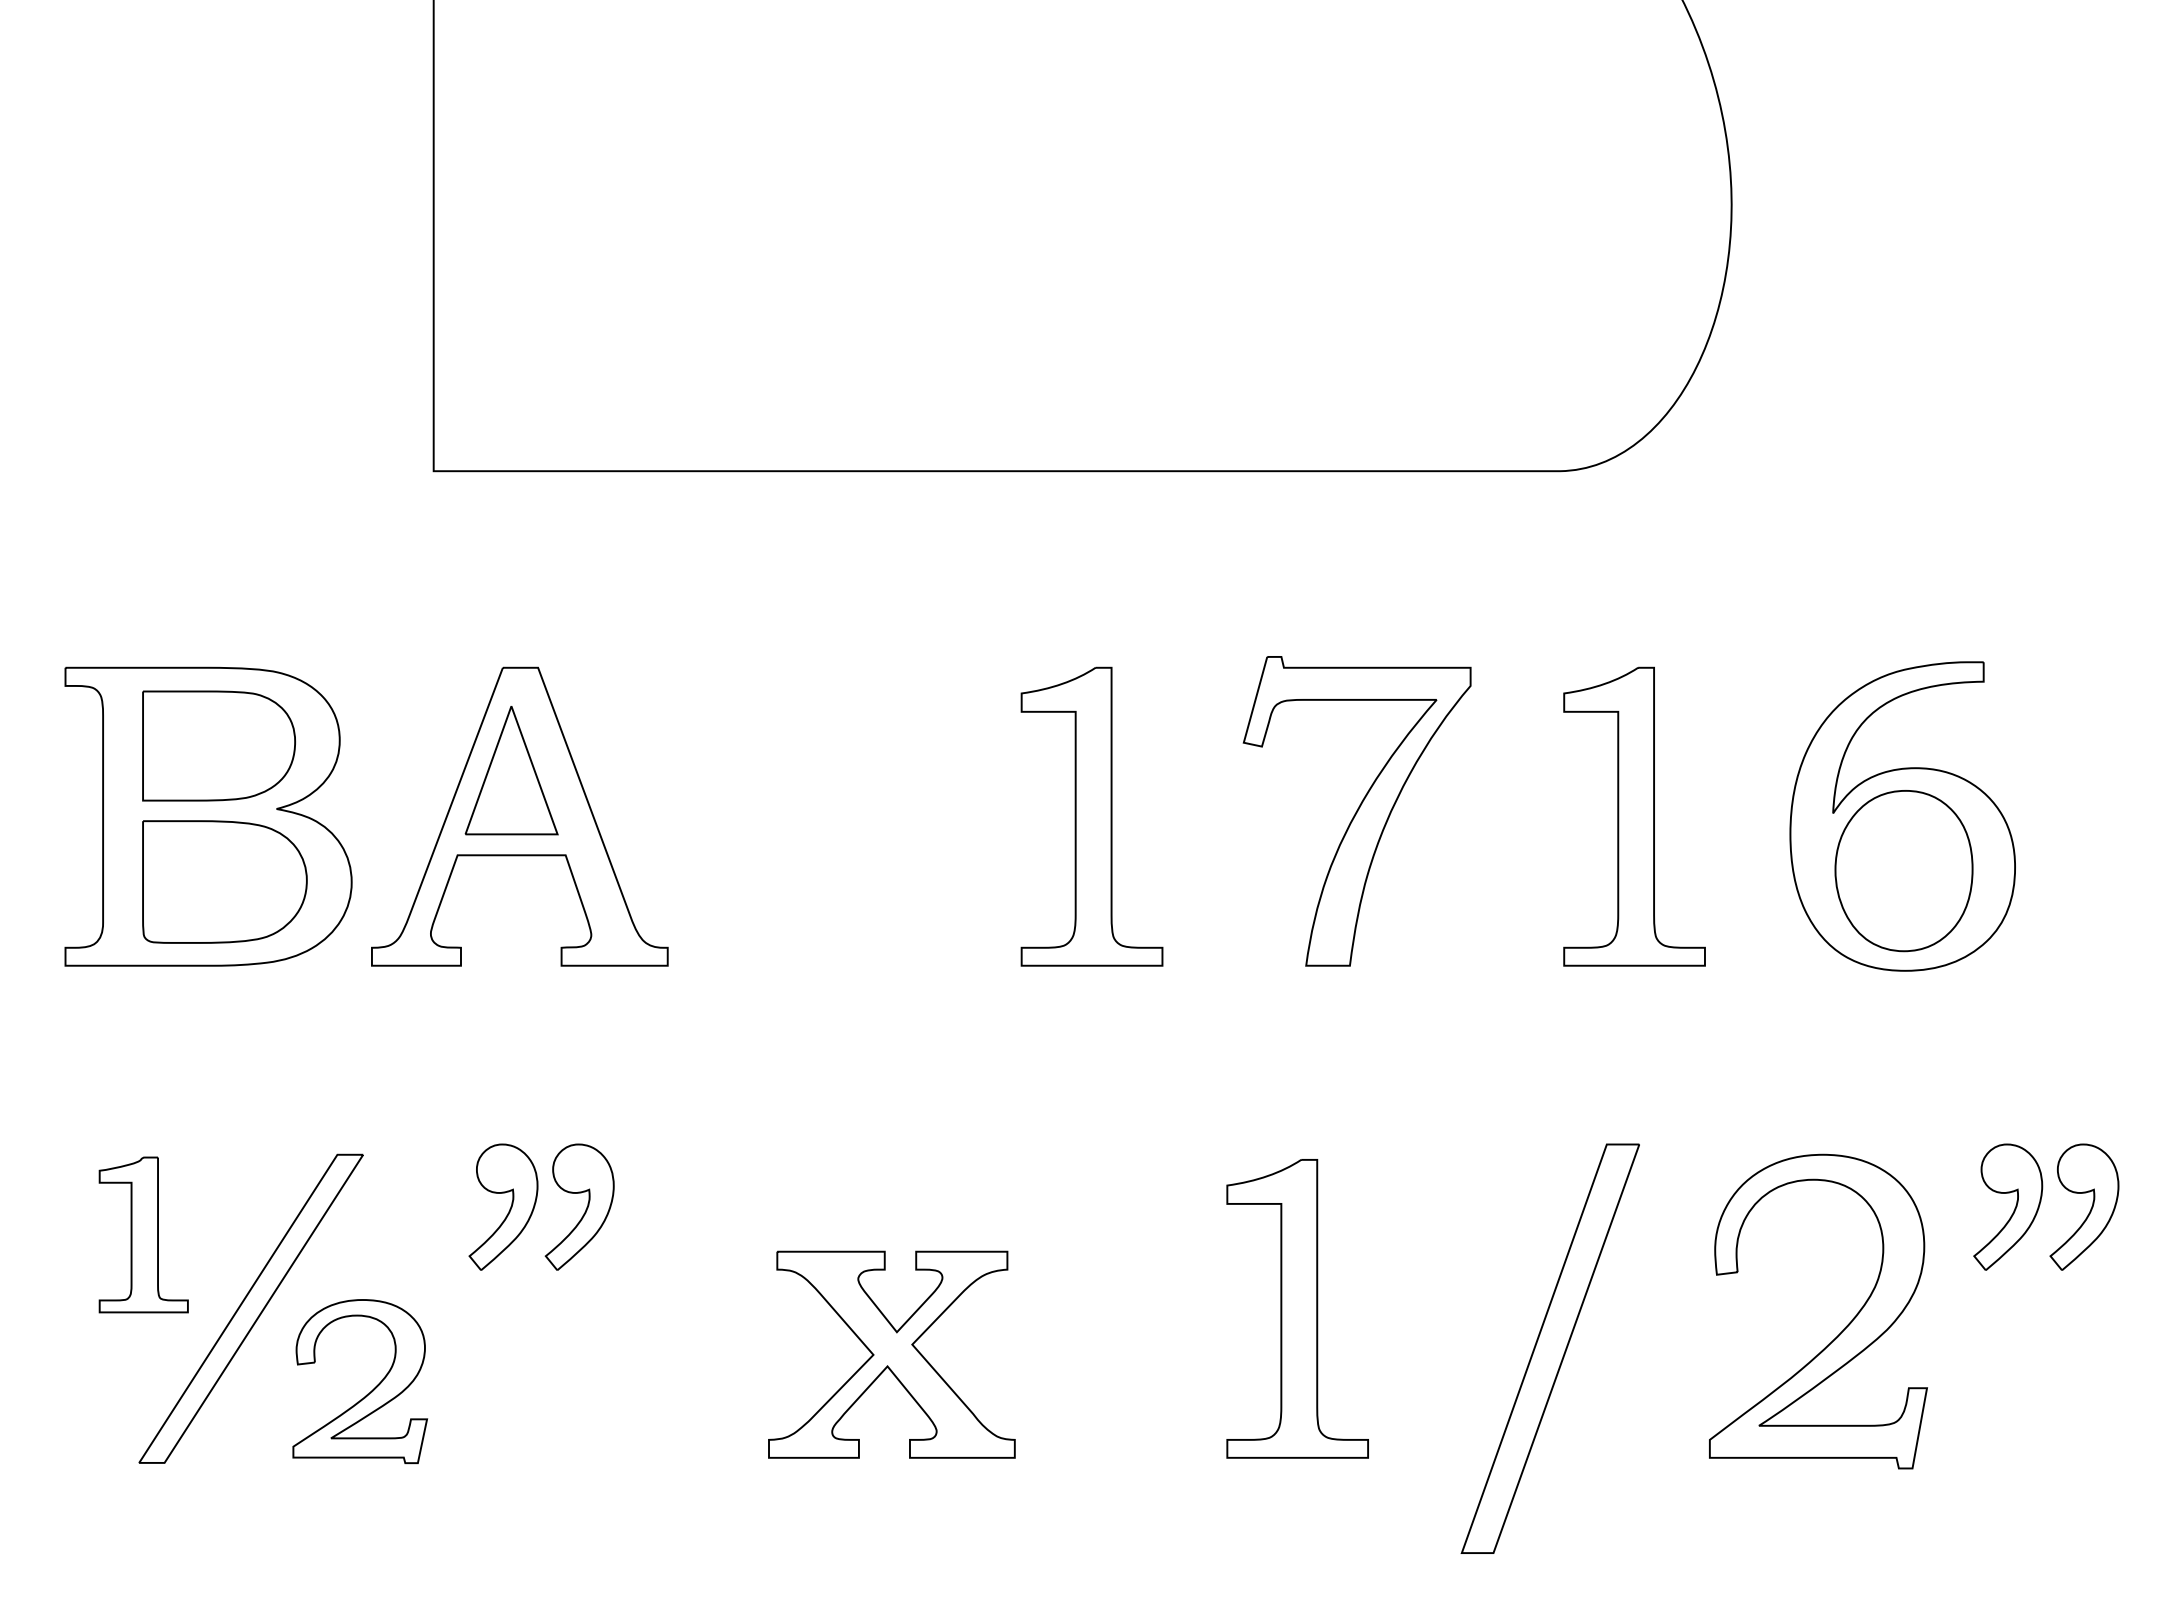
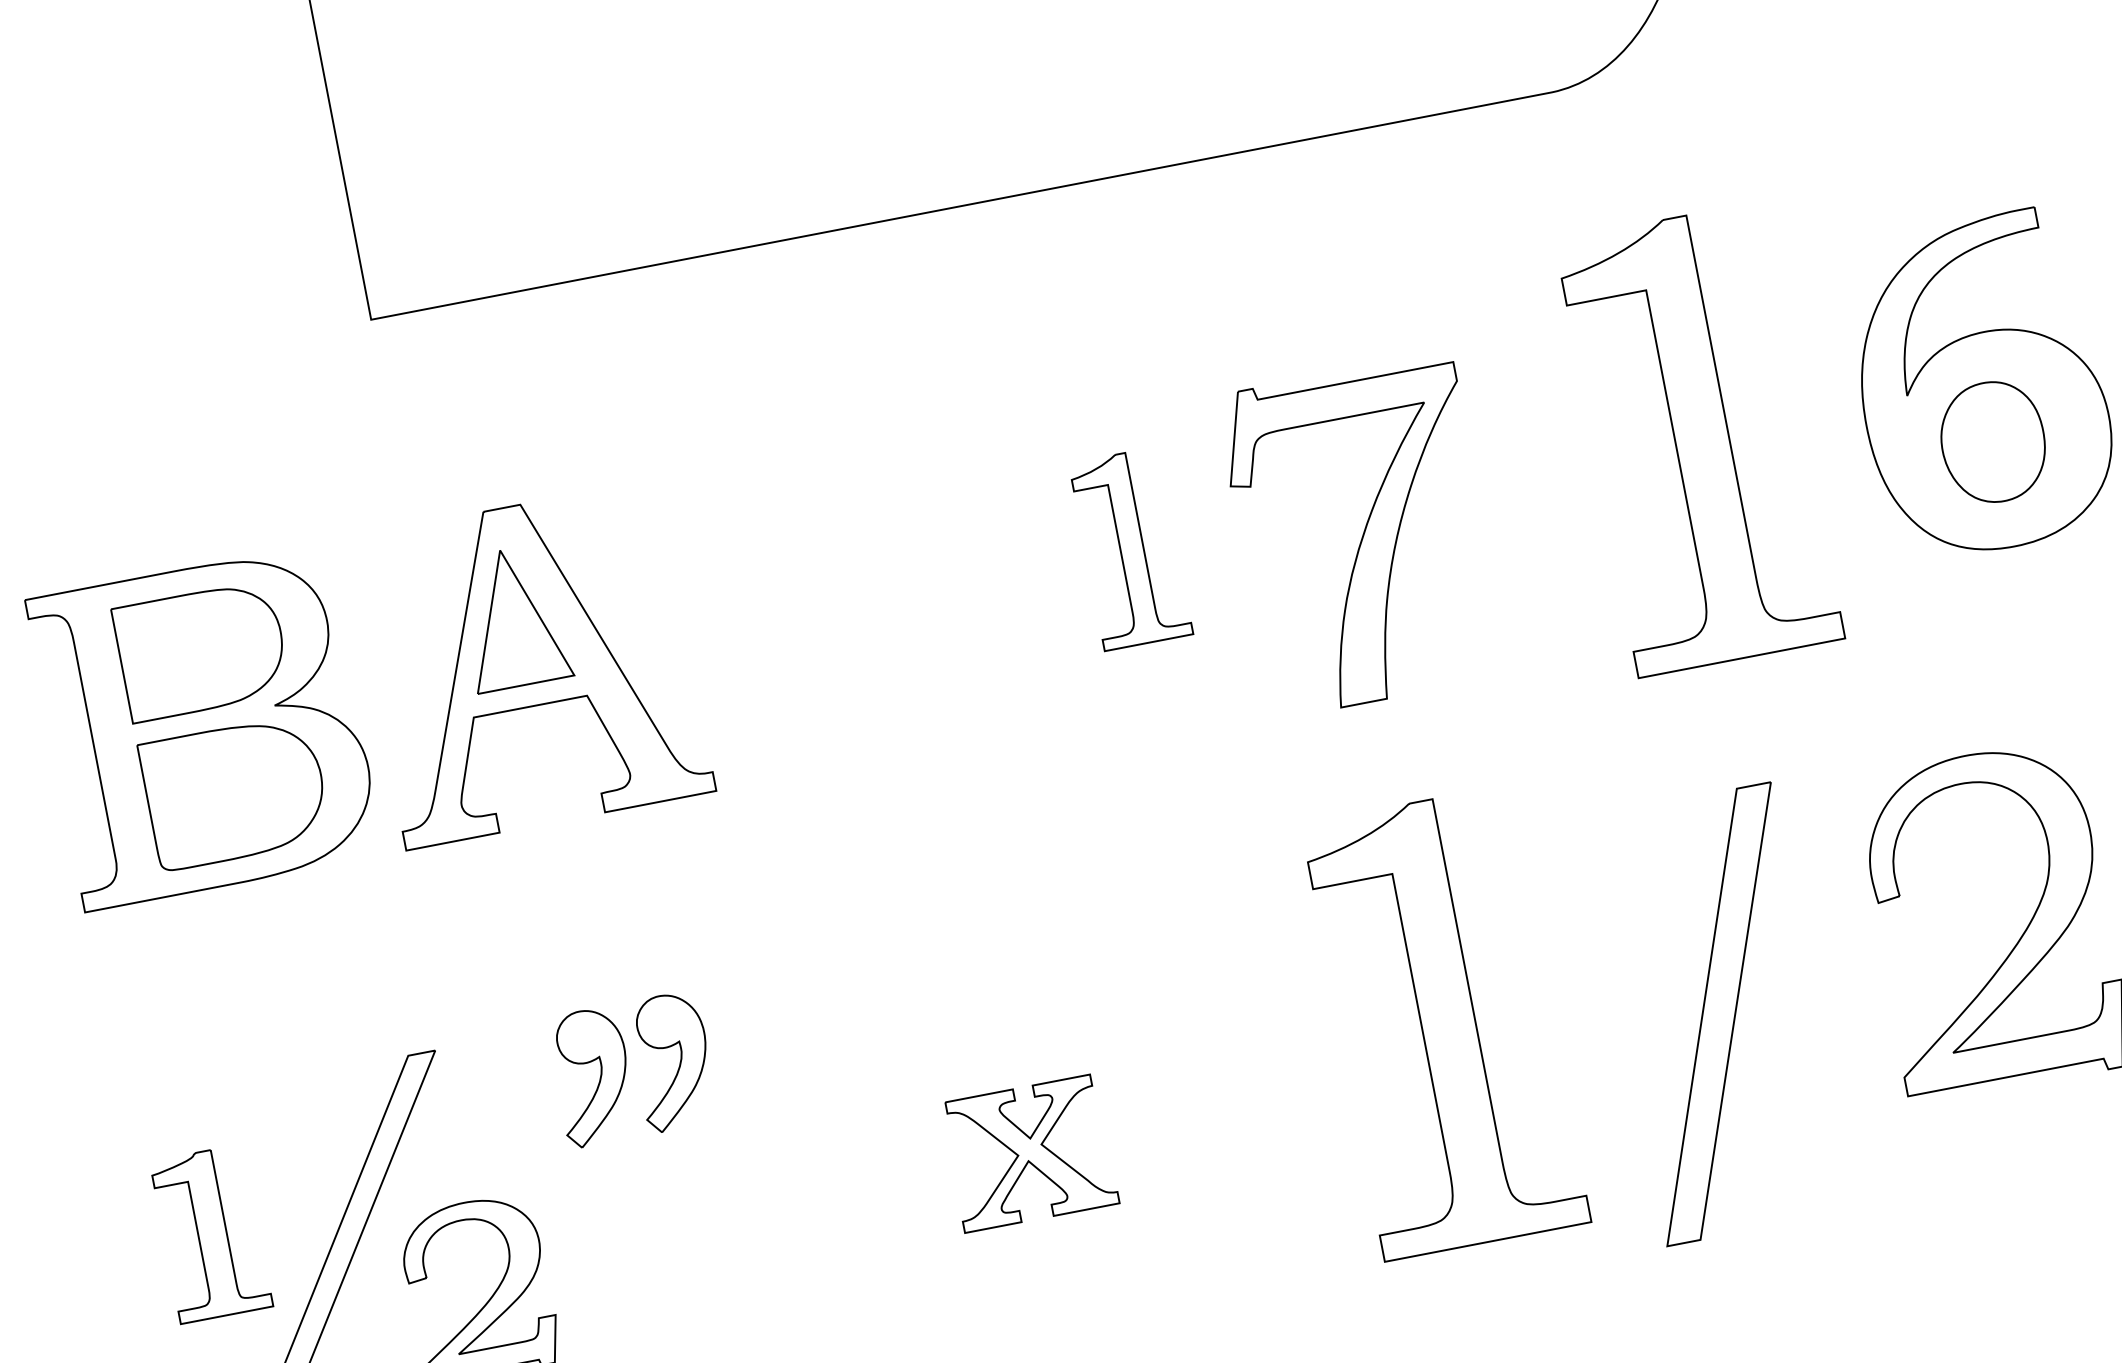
part: (1356, 811) -> (1362, 535), moved
part: (1091, 816) -> (1130, 548), size x0.6
part: (1634, 816) -> (1699, 439), size x1.4
part: (1903, 871) -> (1992, 442), size x0.7
part: (143, 1234) -> (211, 1233), moved
part: (1297, 1308) -> (1445, 1023), size x1.4
part: (891, 1354) -> (1029, 1153), size x0.6

